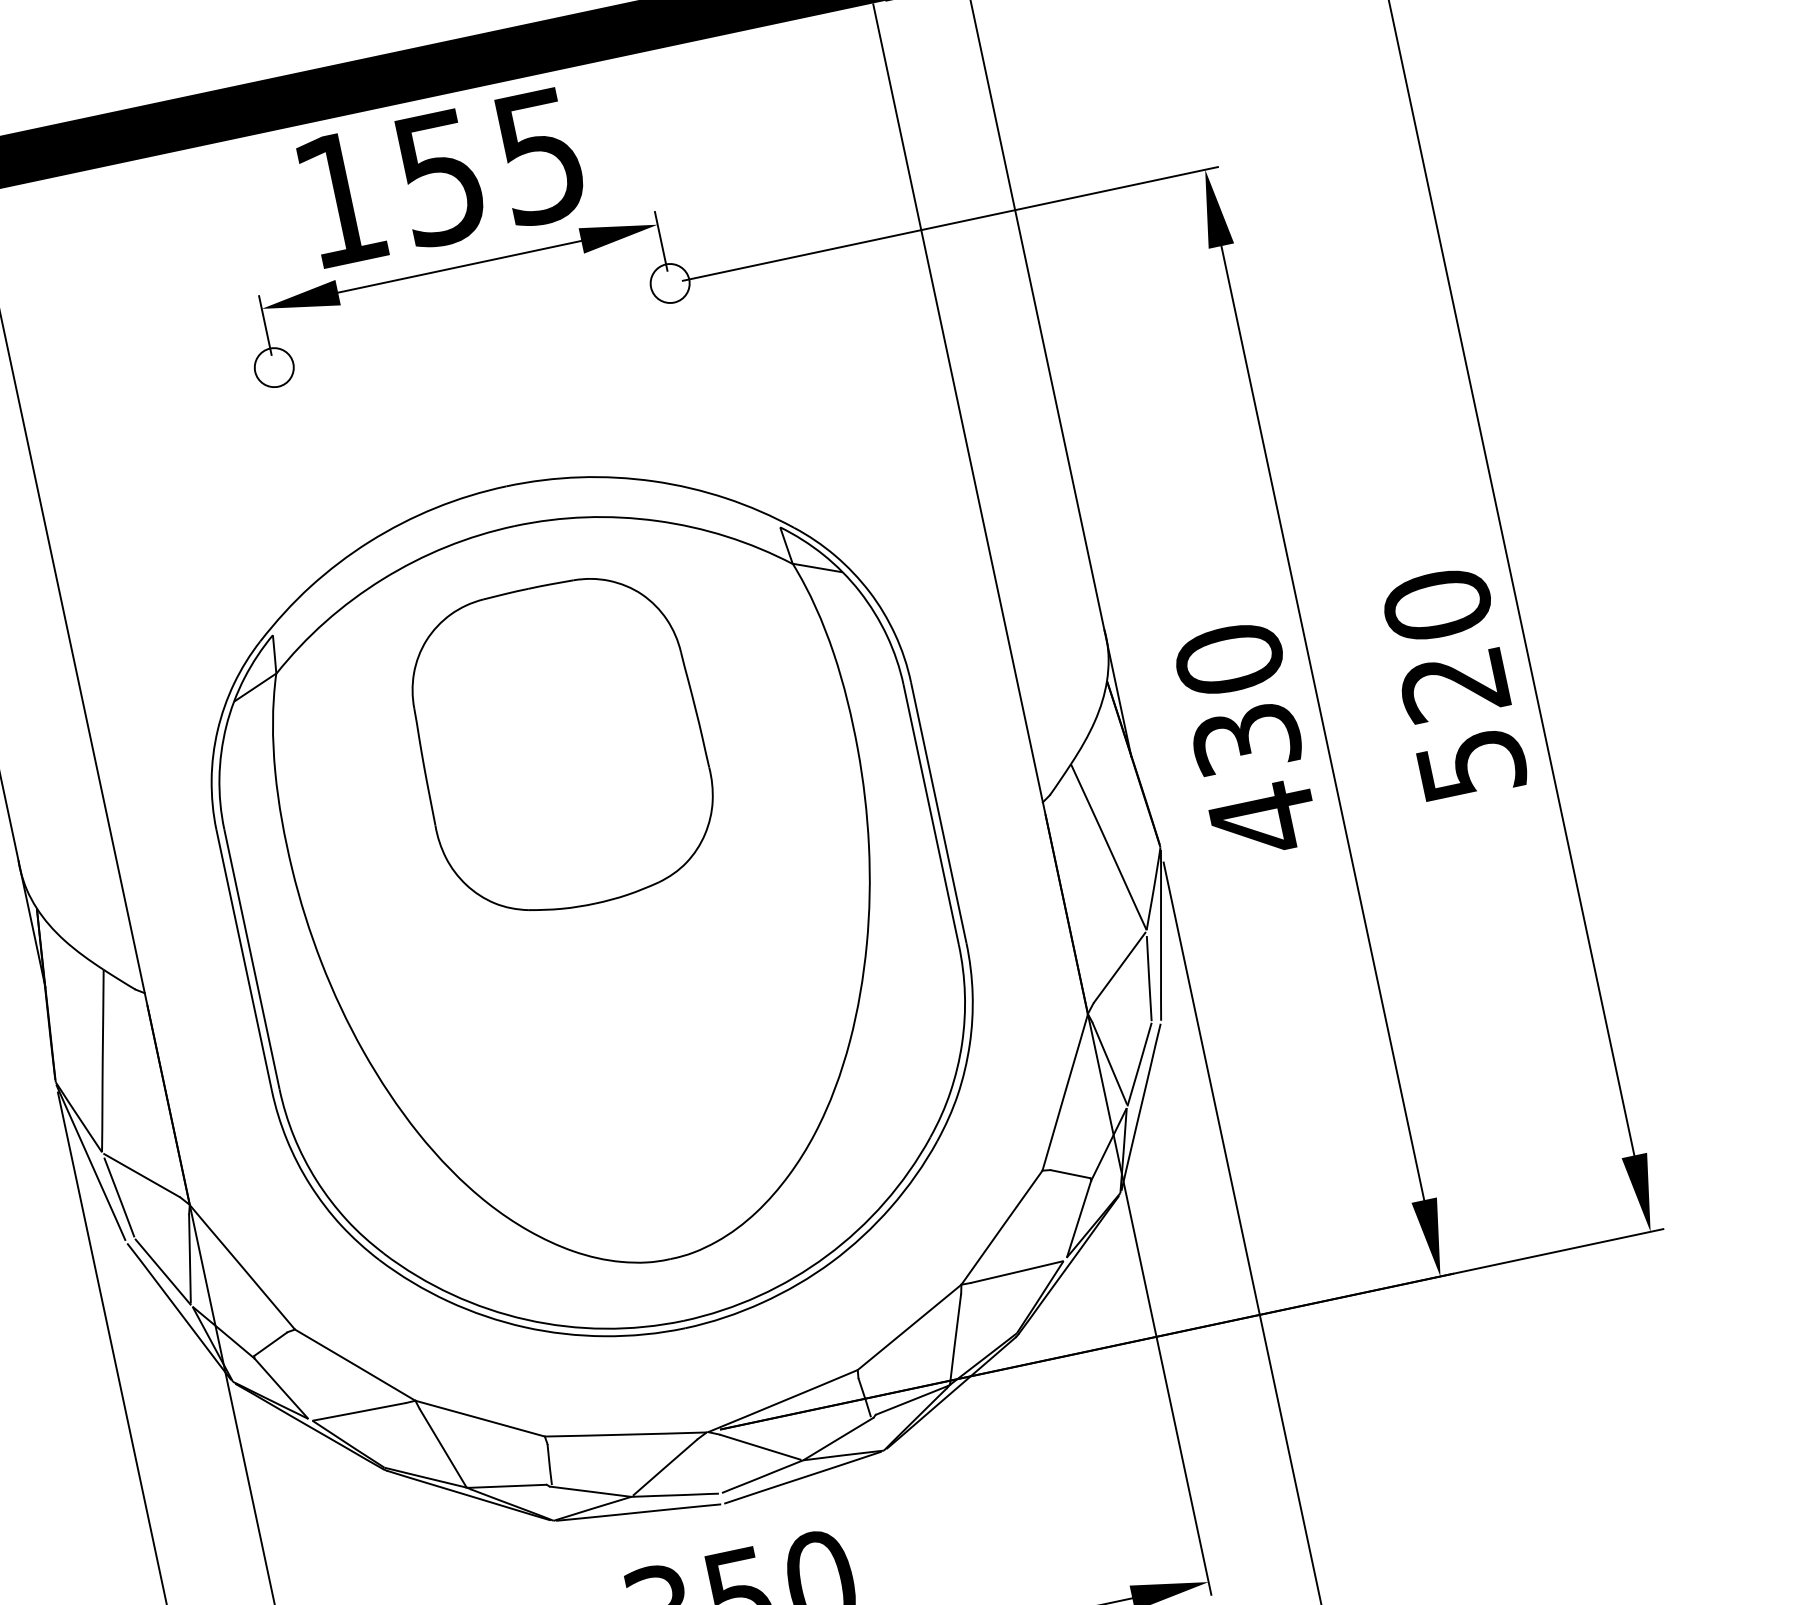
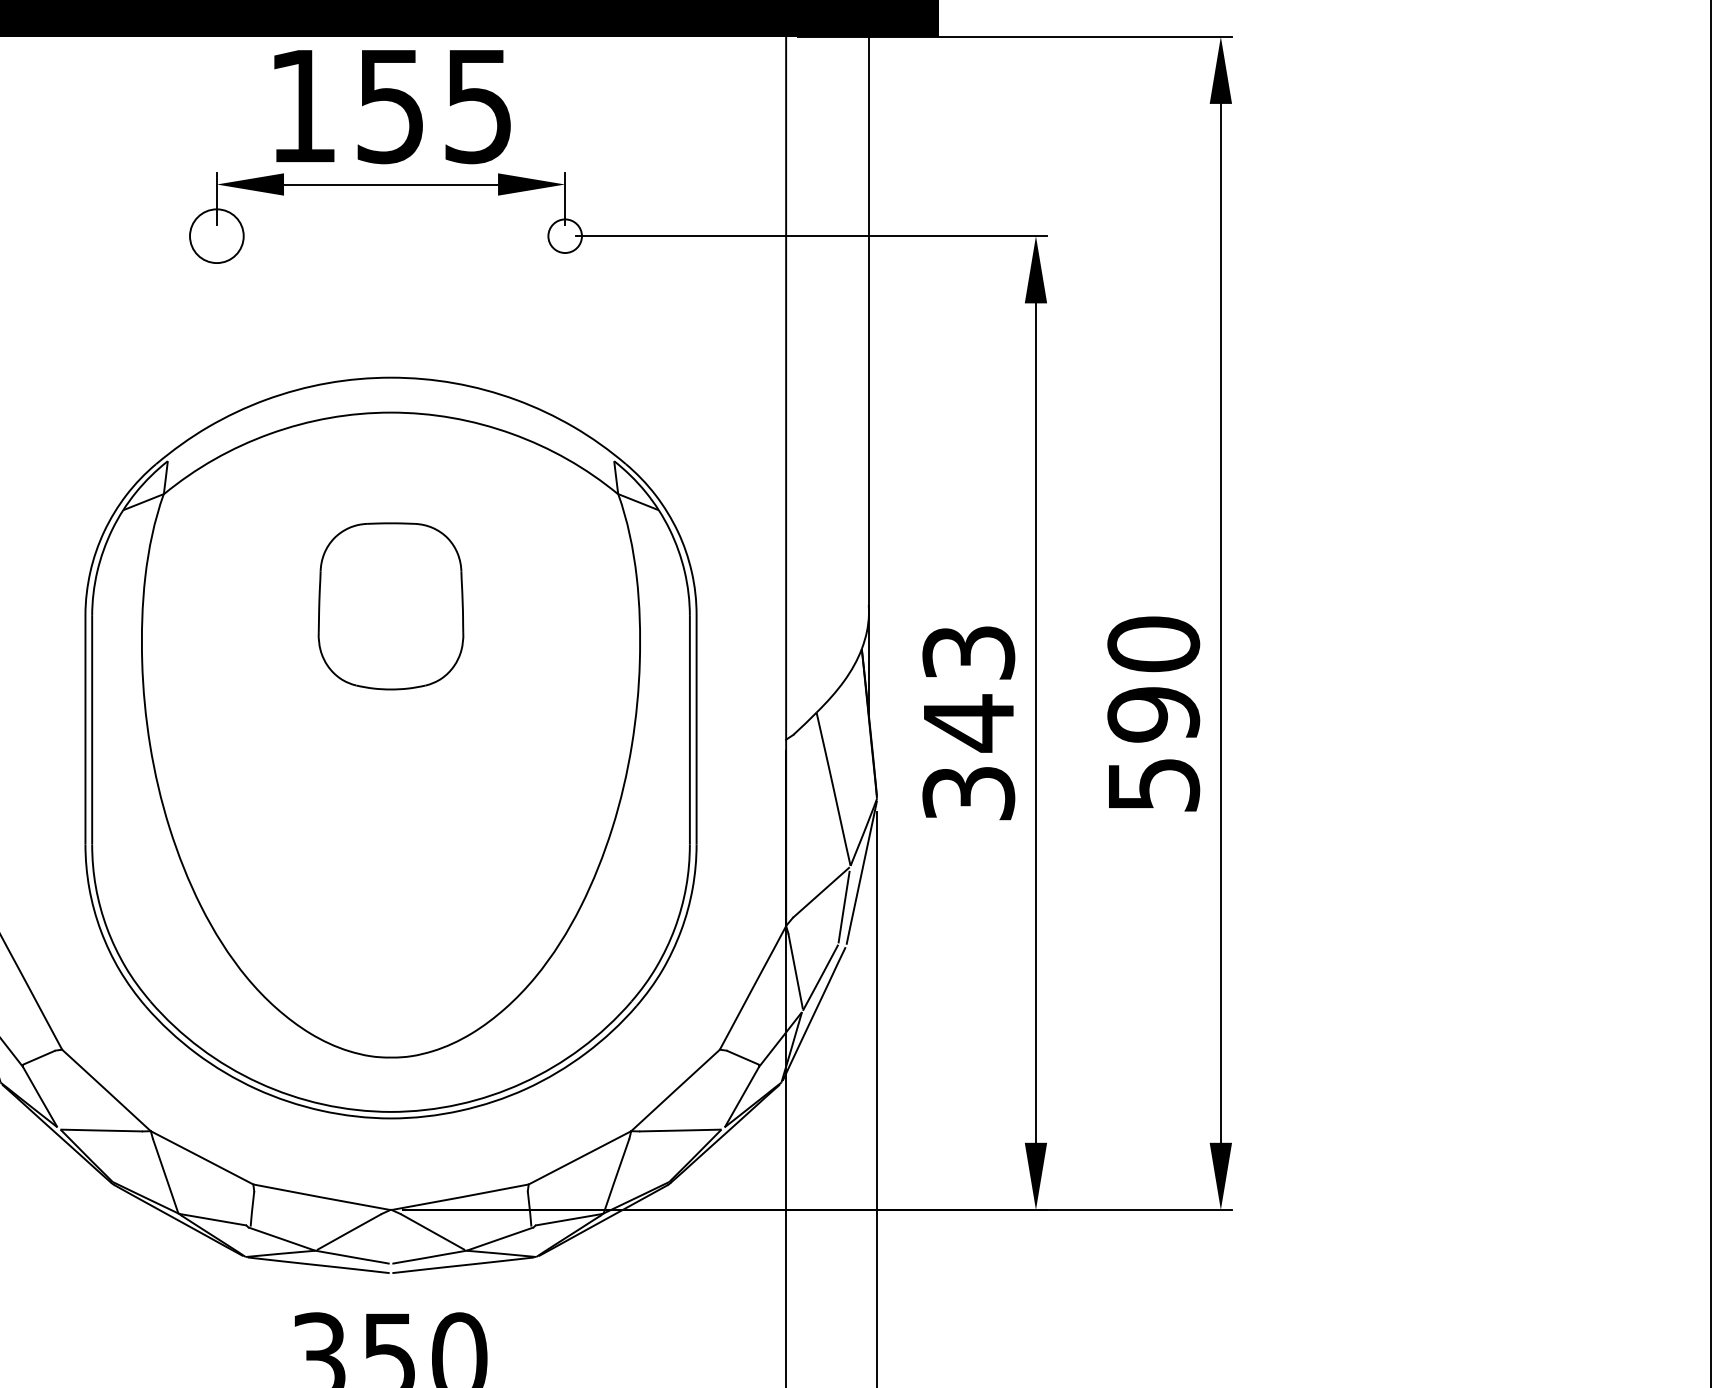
circle: (273, 368) -> (216, 236), size x1.6
text: (1454, 684) -> (1153, 714), 520 -> 590
text: (1246, 741) -> (968, 724), 430 -> 343
part: (561, 746) -> (390, 606), size x0.6

